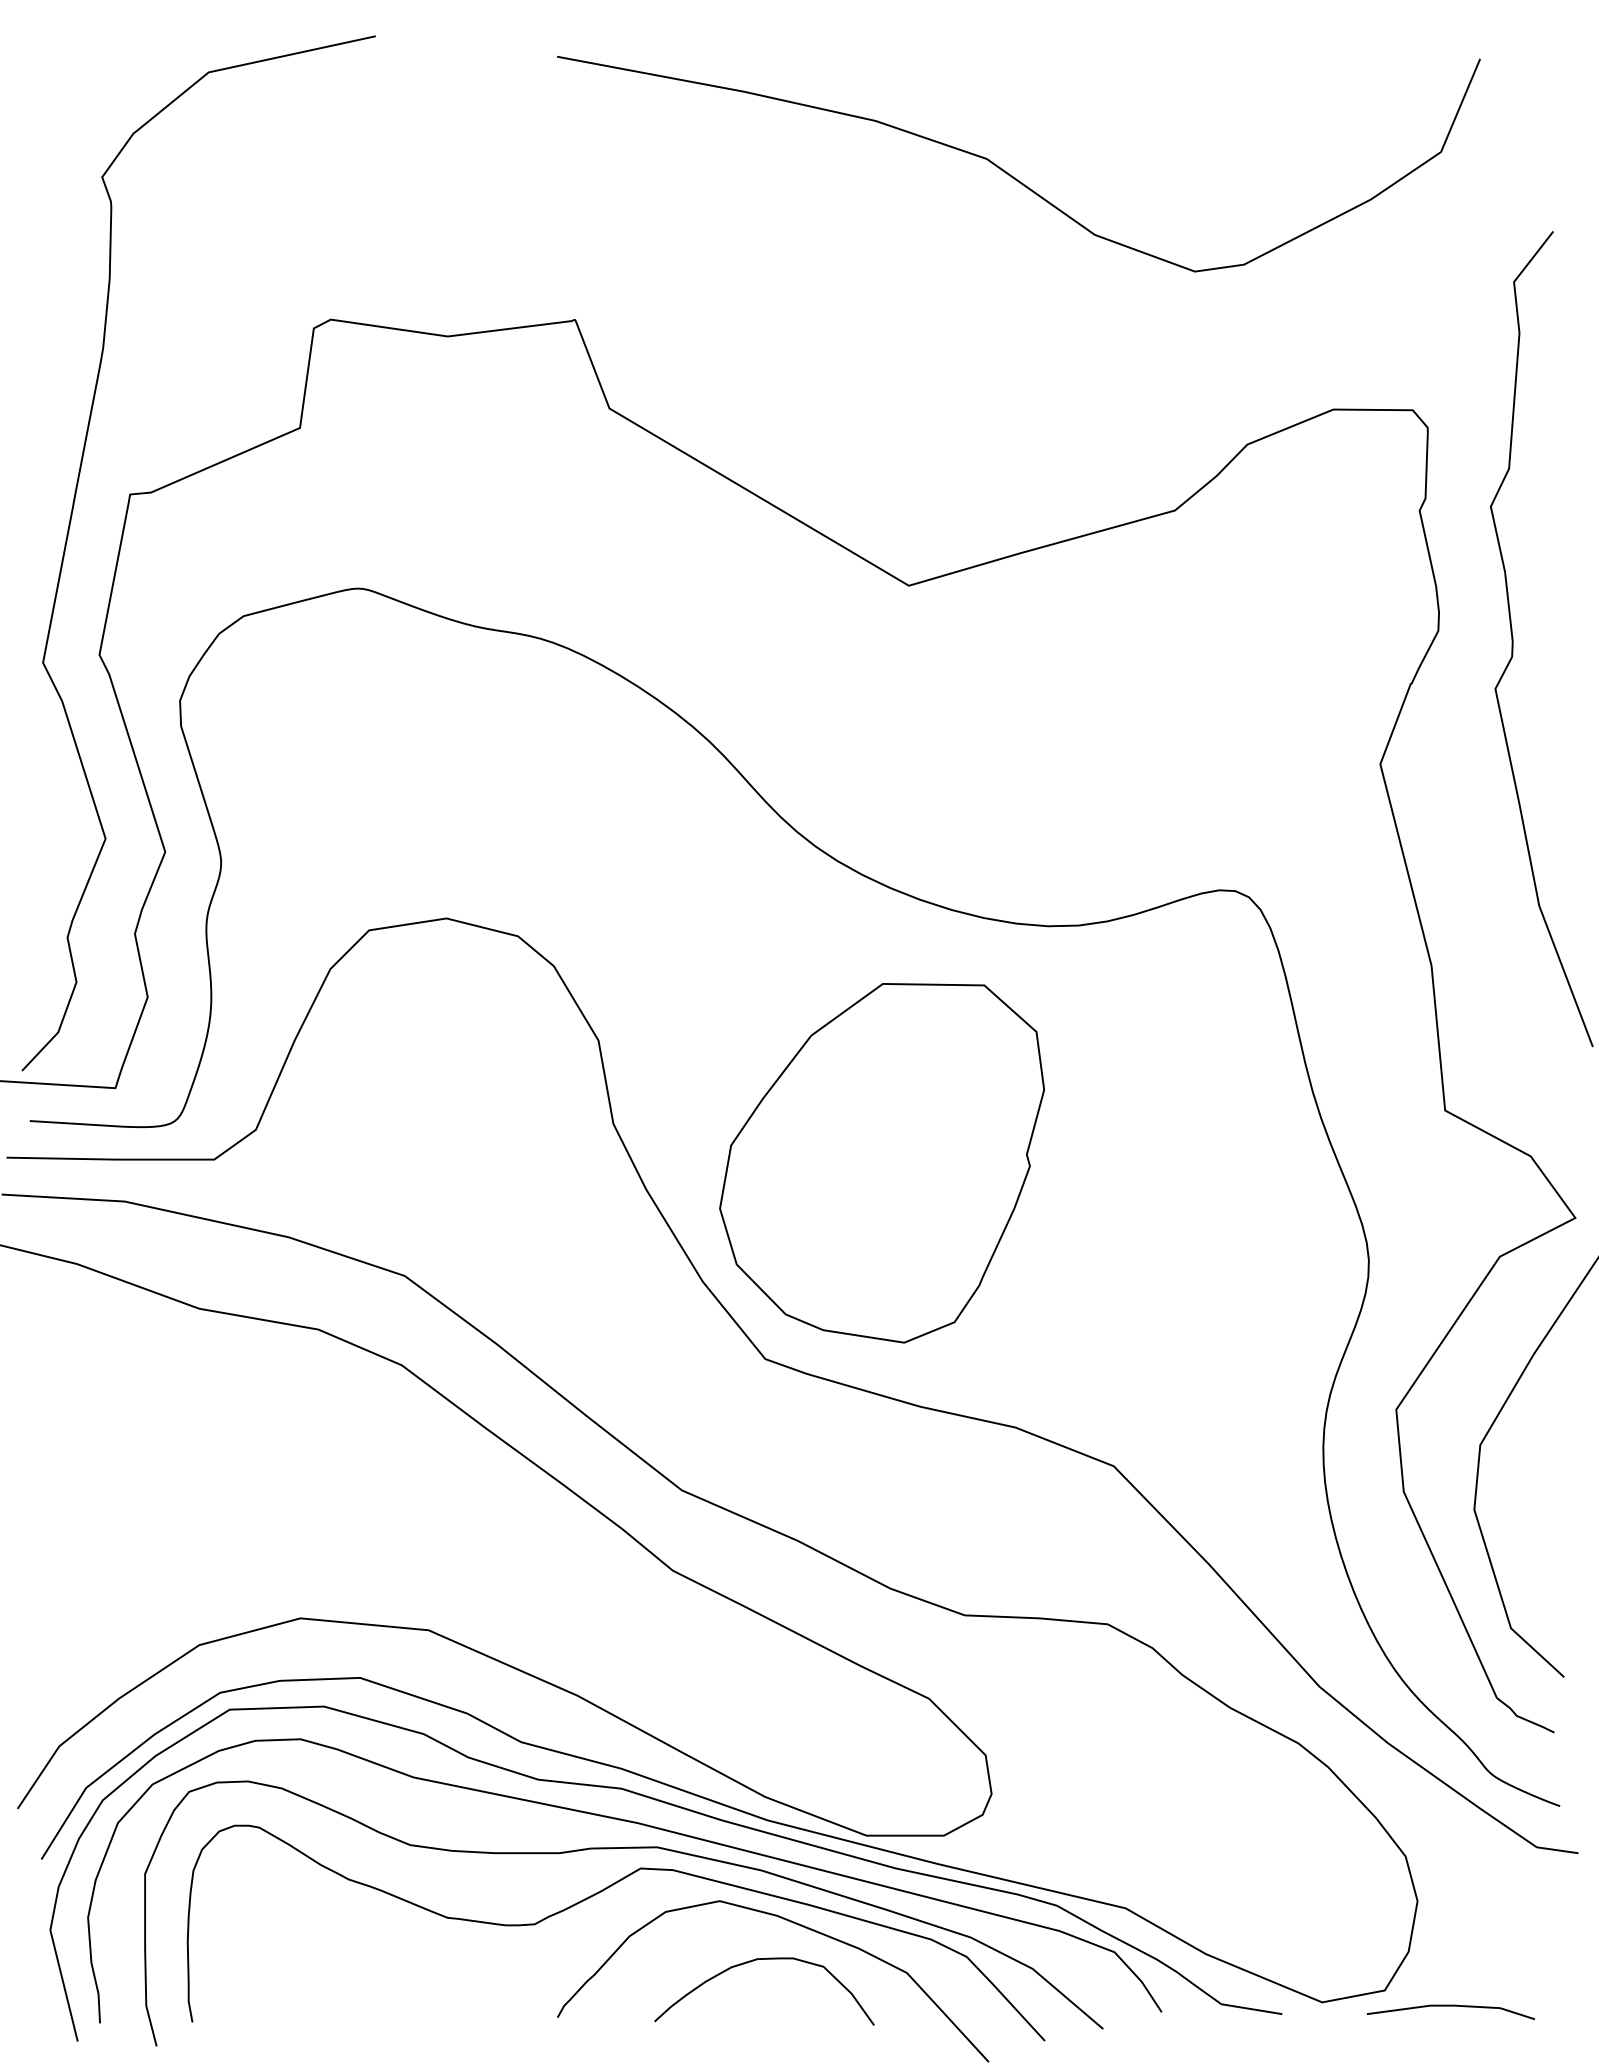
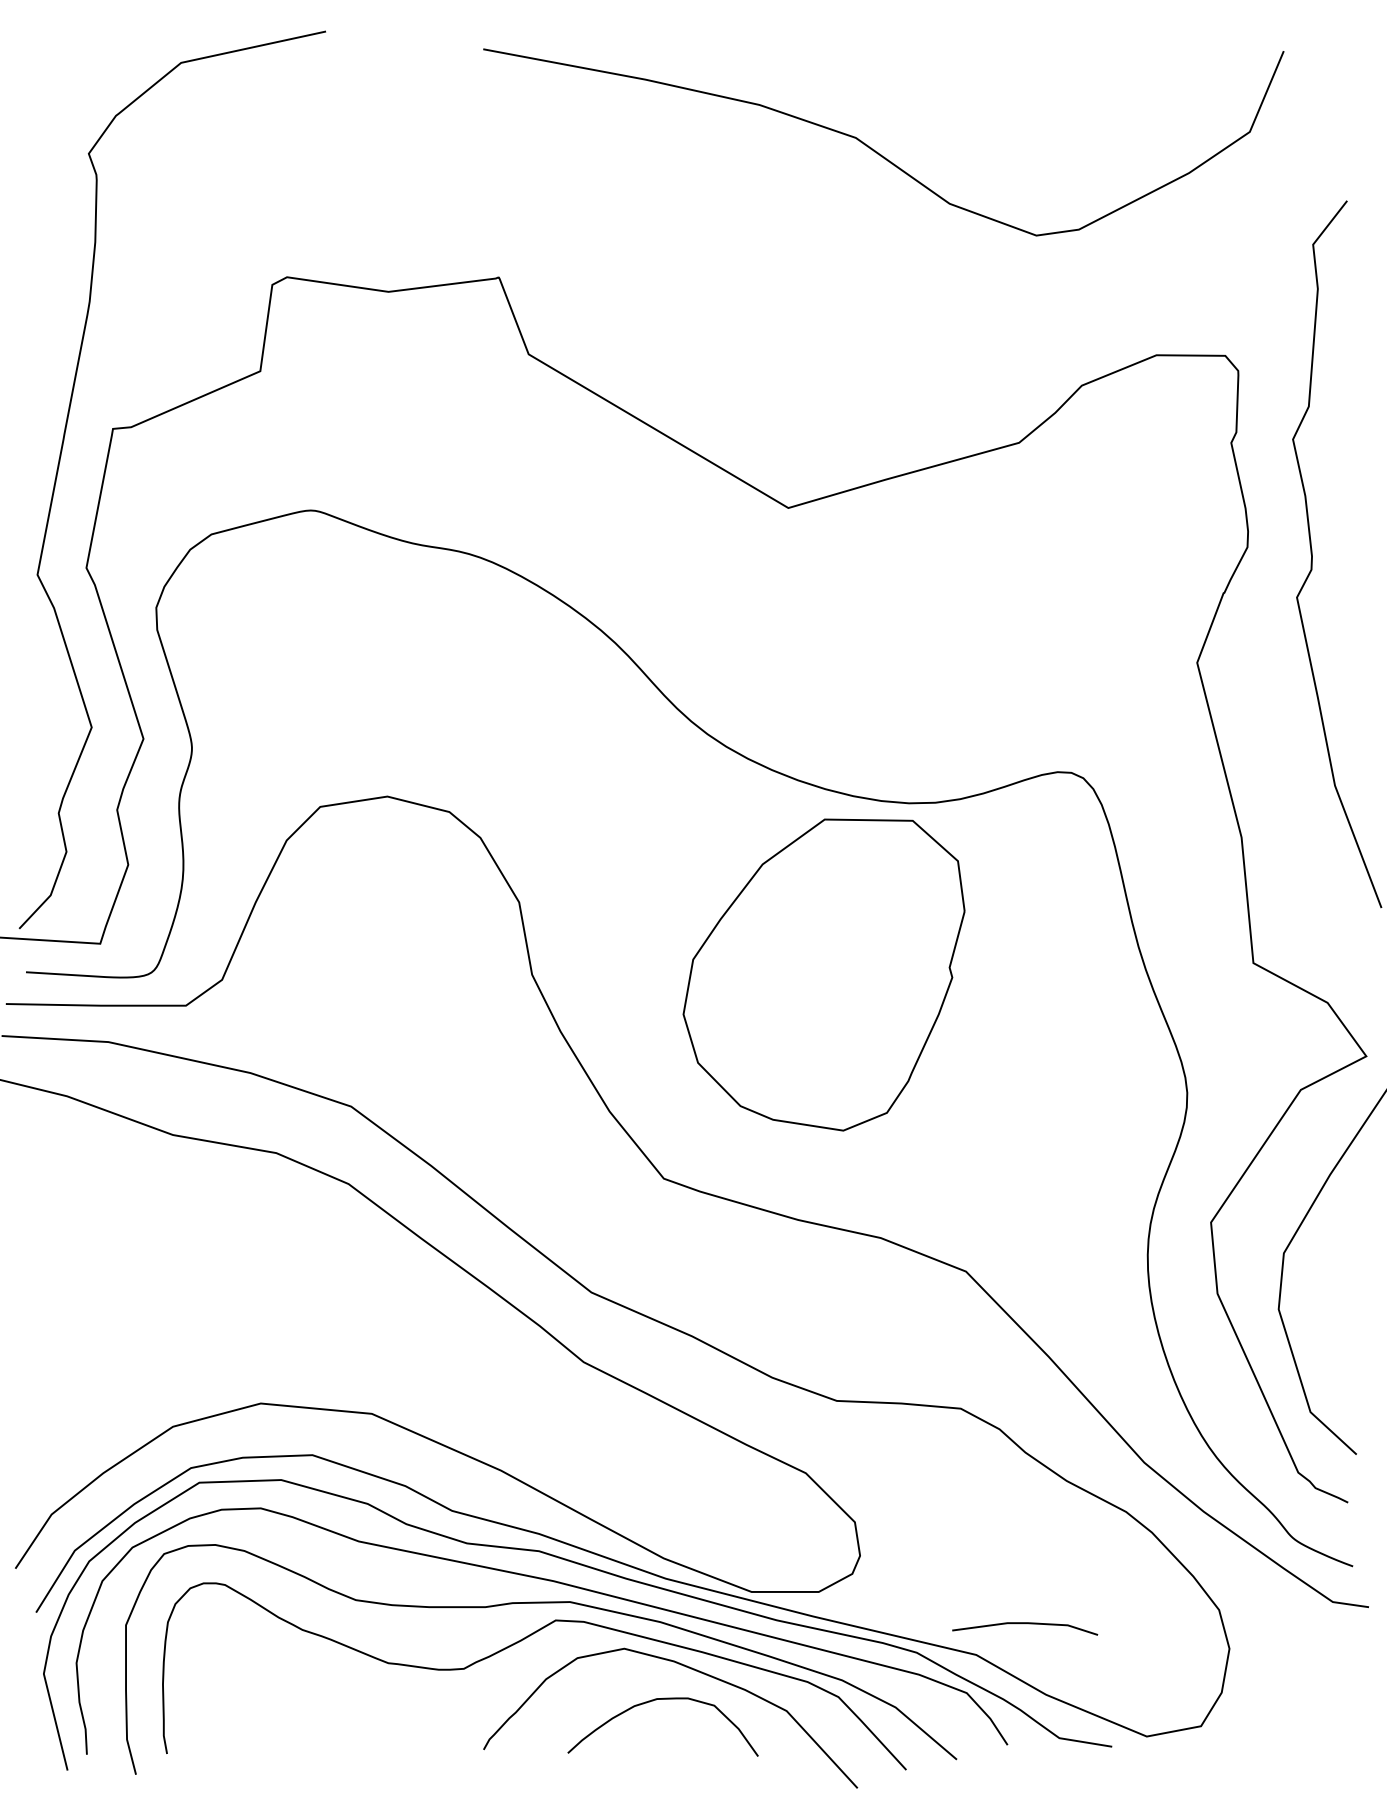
part: (881, 1163) -> (823, 975), moved
line: (1450, 2006) -> (1024, 1623), moved

